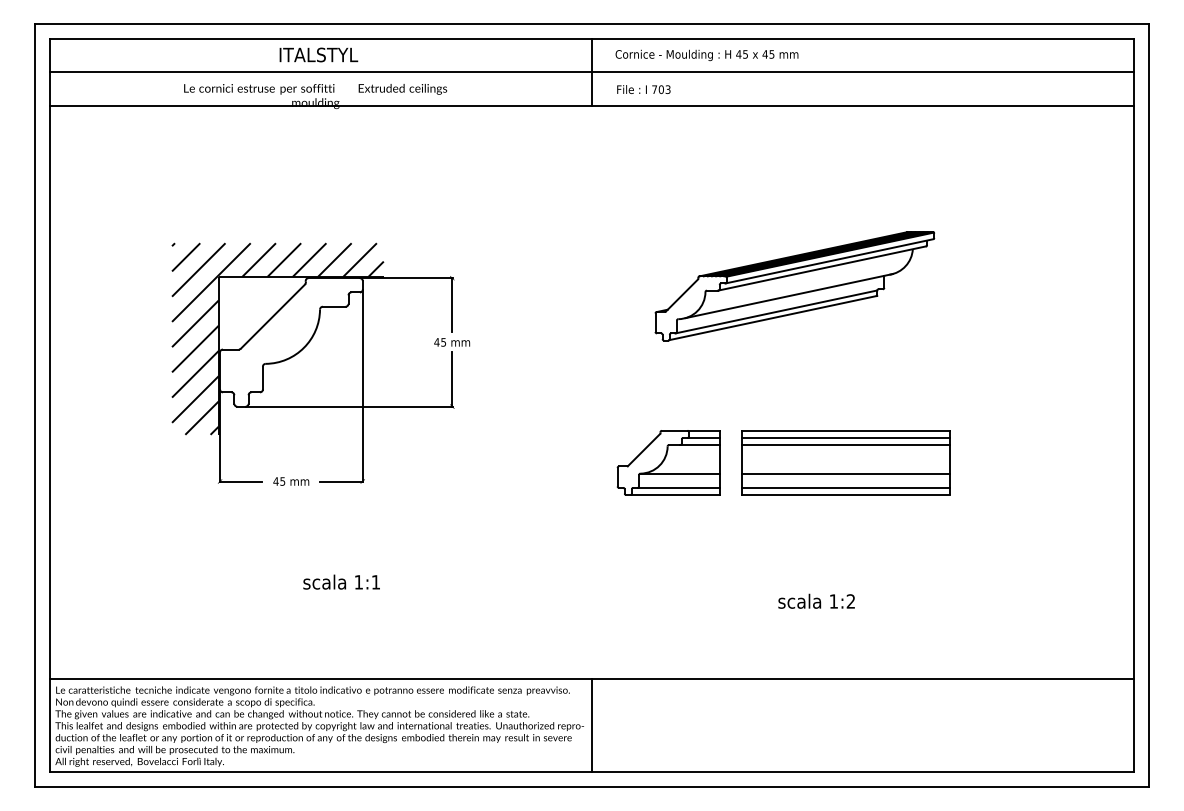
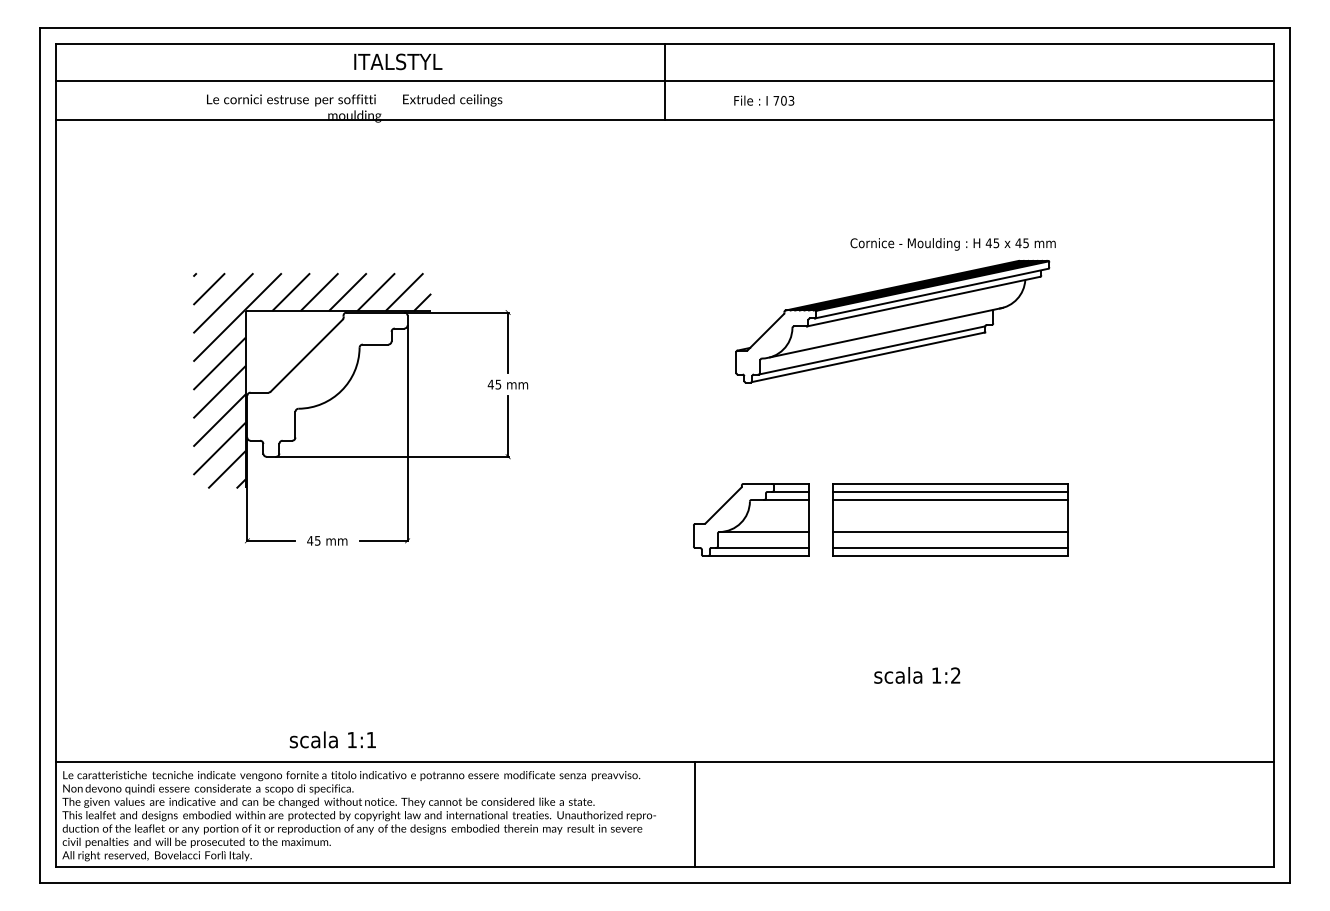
text: (319, 54) -> (398, 61), moved
text: (706, 55) -> (952, 244), moved
text: (644, 89) -> (764, 100), moved
text: (341, 581) -> (332, 739), moved
line: (592, 725) -> (695, 814), moved

